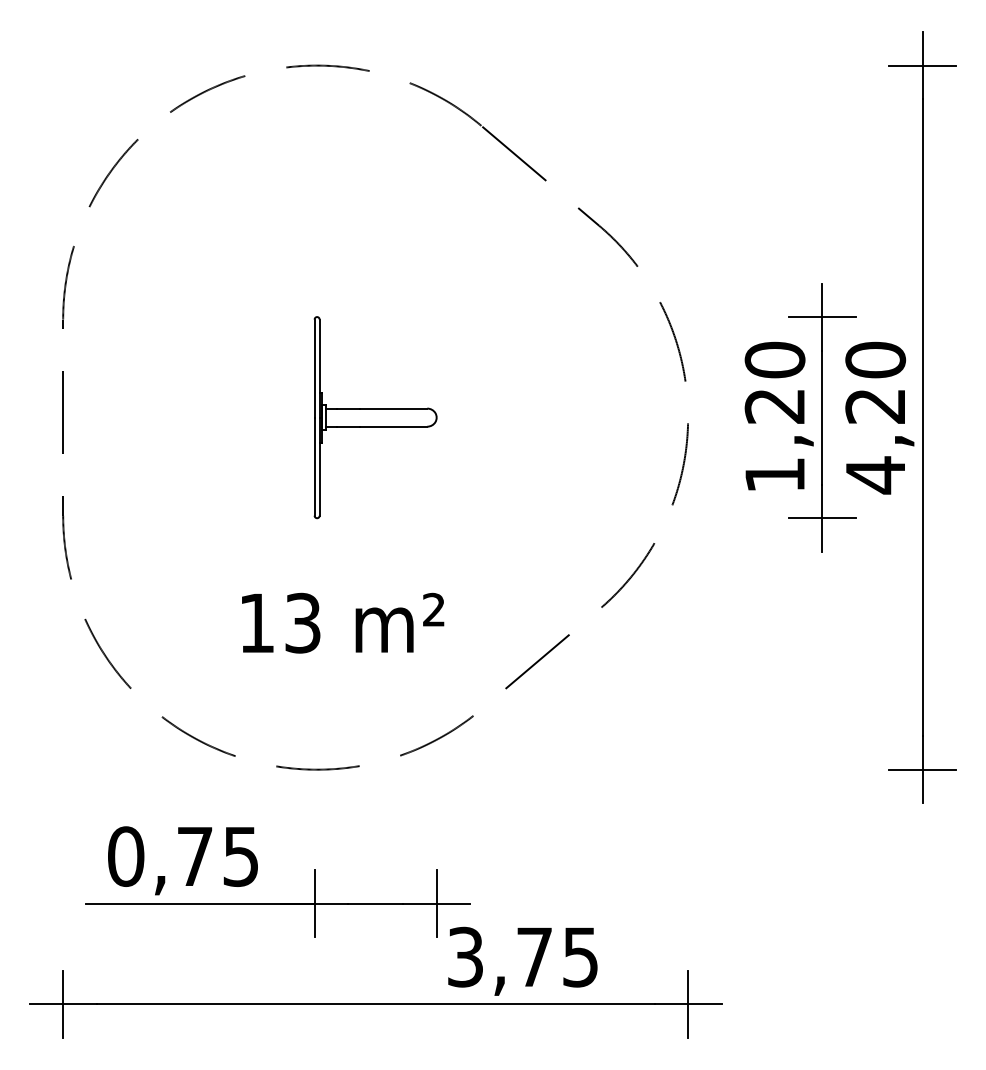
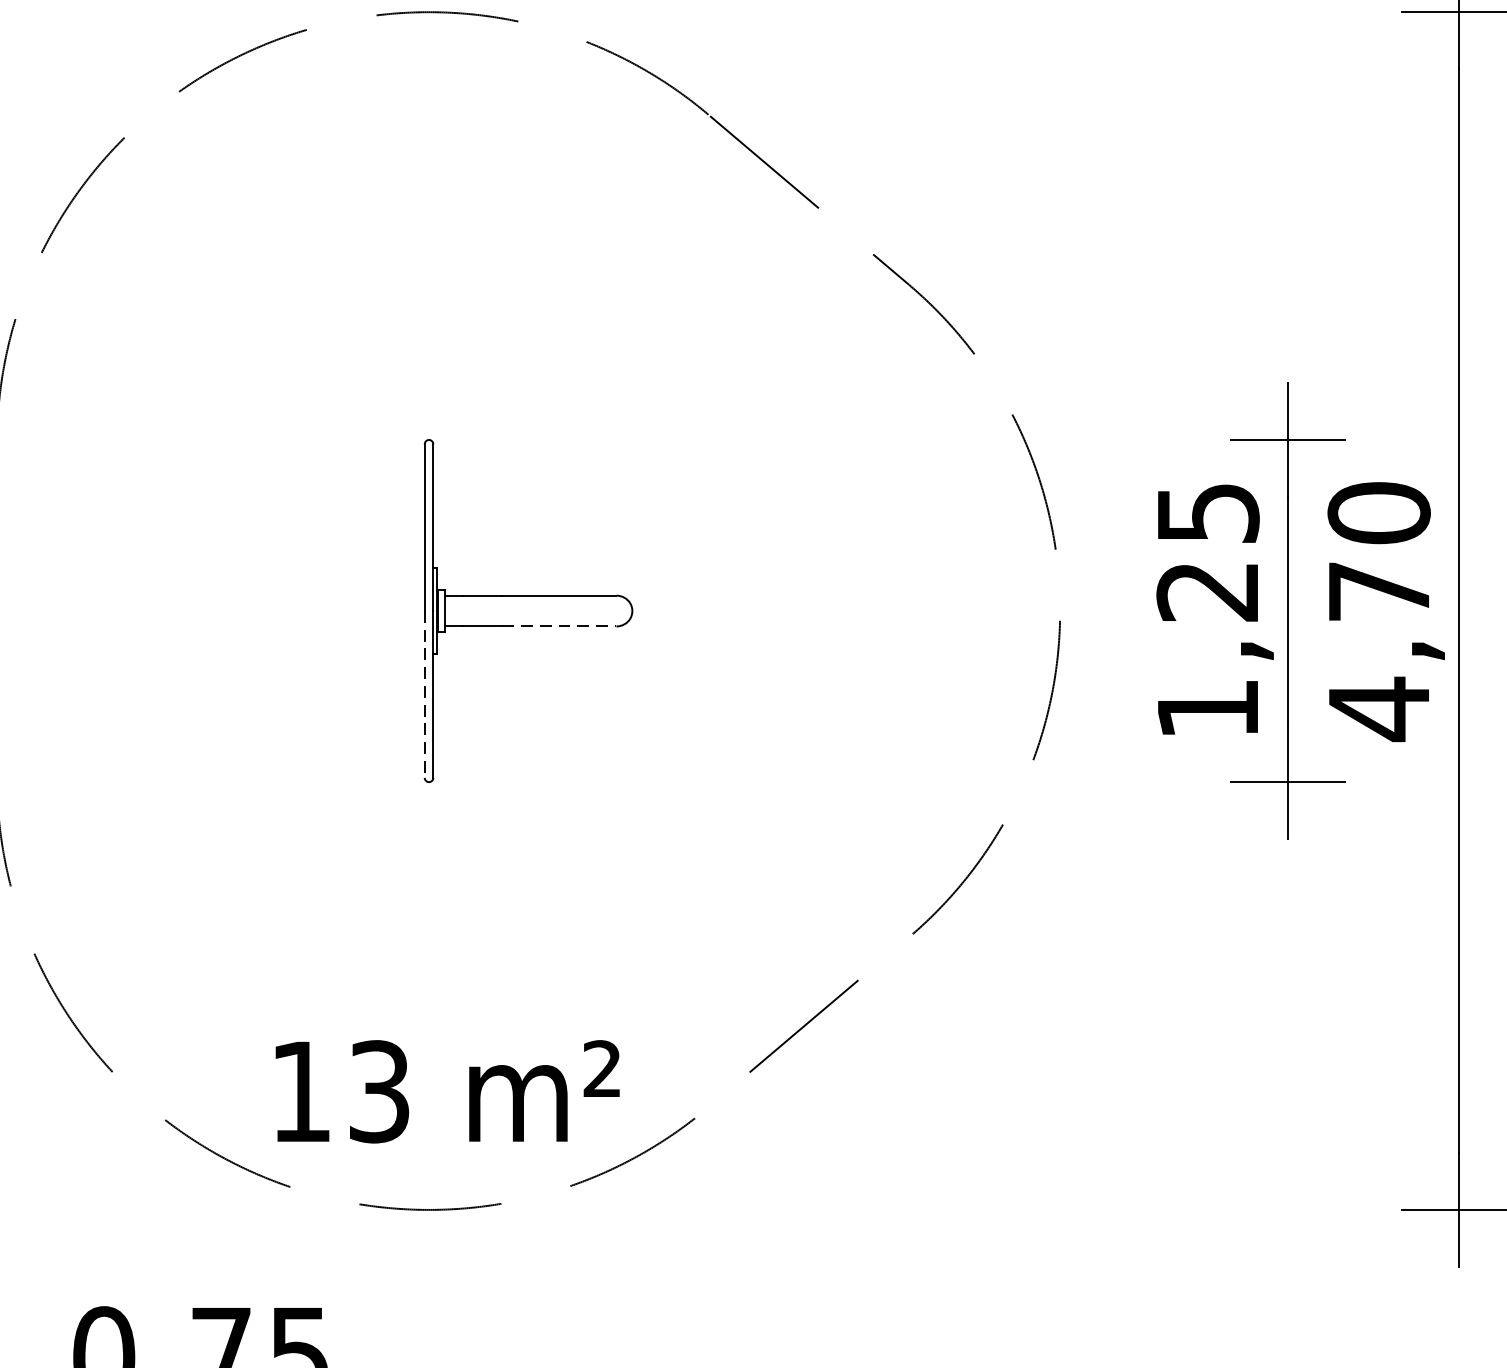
text: (774, 359) -> (1207, 512), 1,20 -> 1,25
text: (874, 406) -> (1377, 592), 4,20 -> 4,70
line: (393, 426) -> (558, 626), solid -> dashed
line: (314, 467) -> (424, 695), solid -> dashed
text: (343, 622) -> (448, 1090), moved

